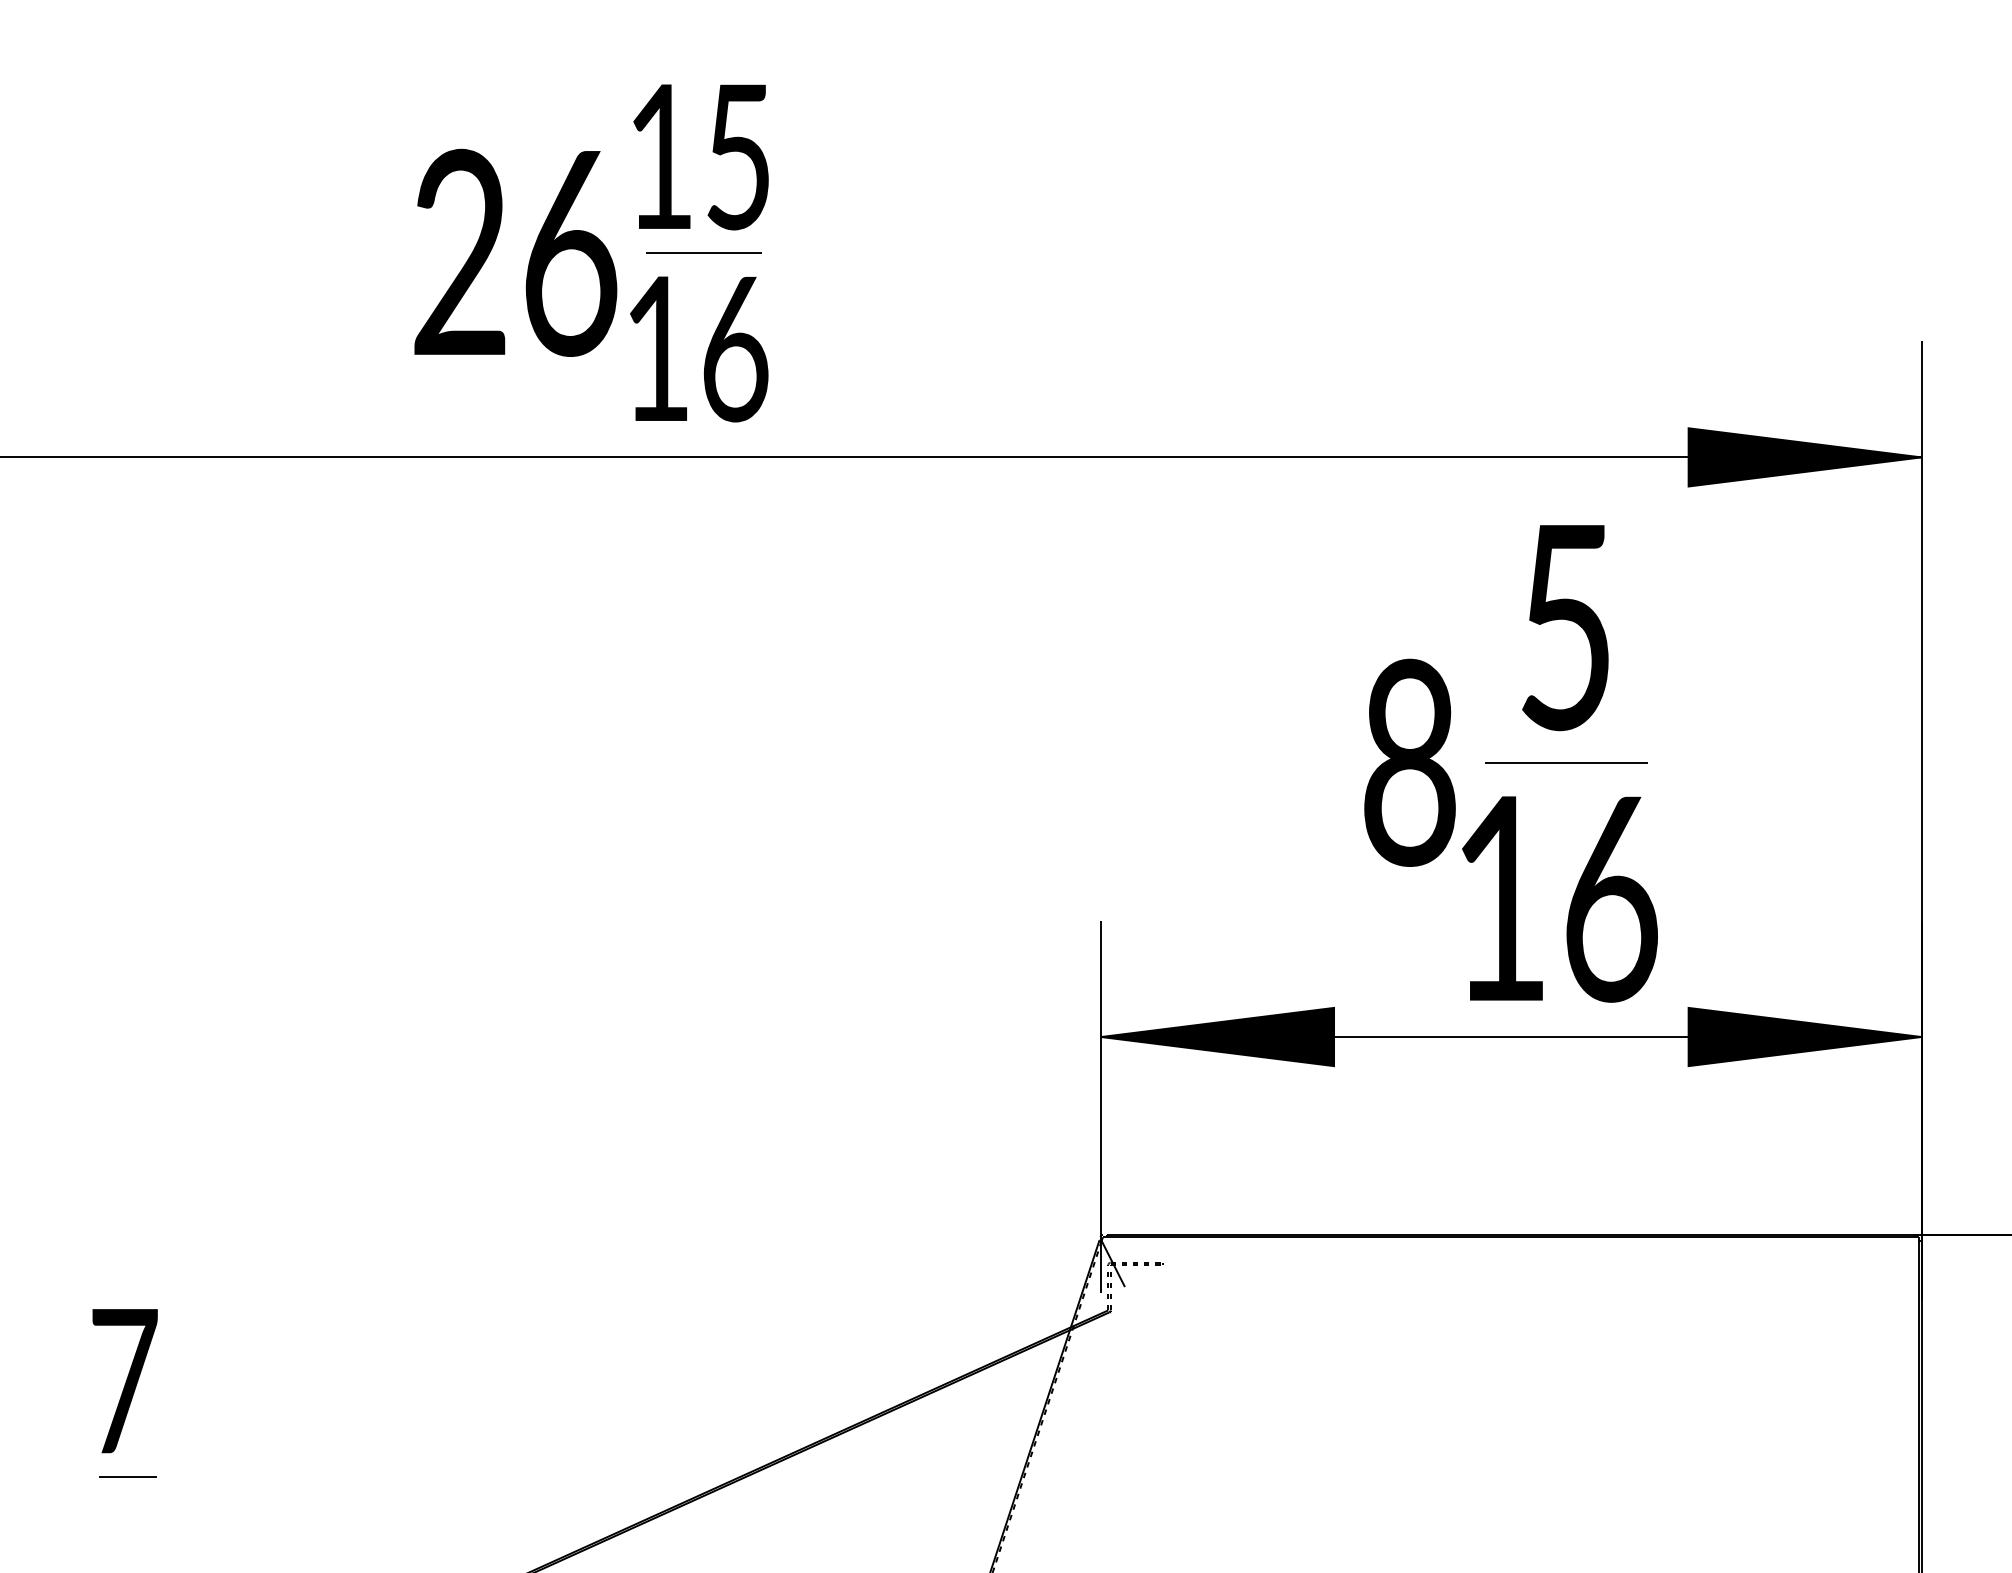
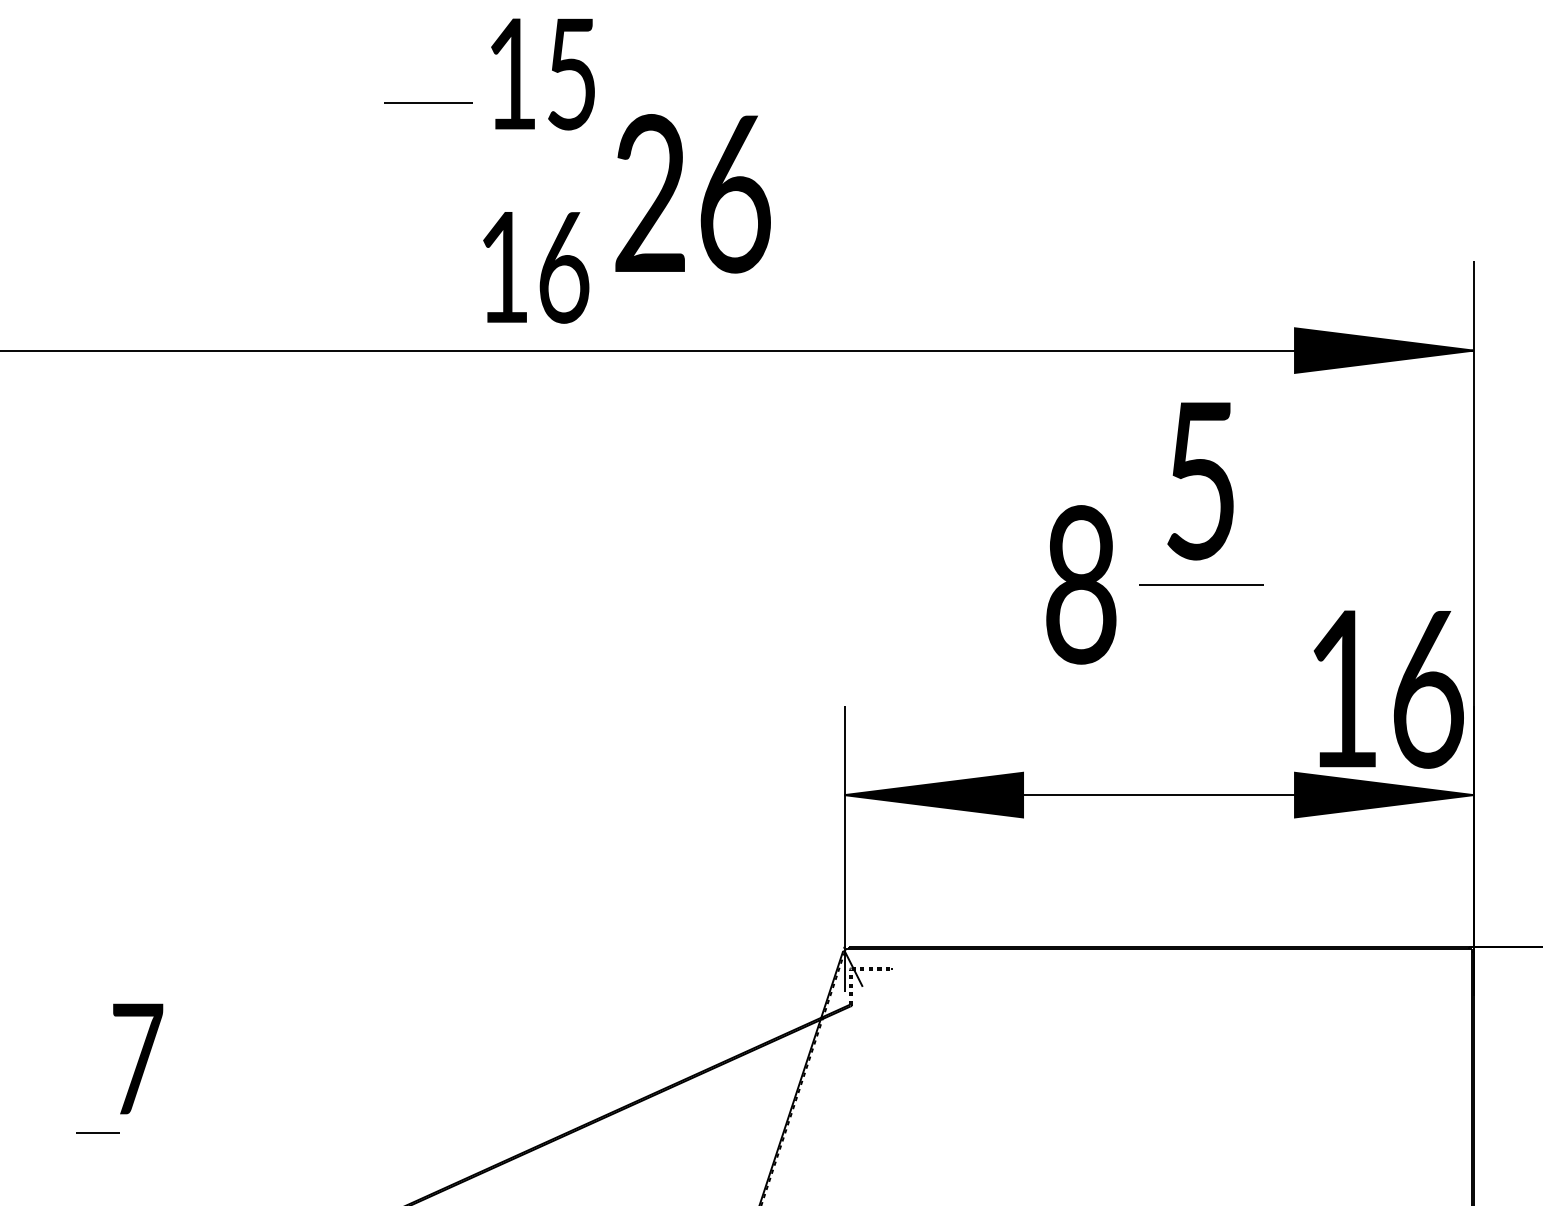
text: (700, 157) -> (542, 74), moved
text: (515, 252) -> (692, 193), moved
line: (703, 252) -> (428, 102), moved
text: (1559, 899) -> (1388, 689), moved
text: (124, 1381) -> (137, 1059), moved

